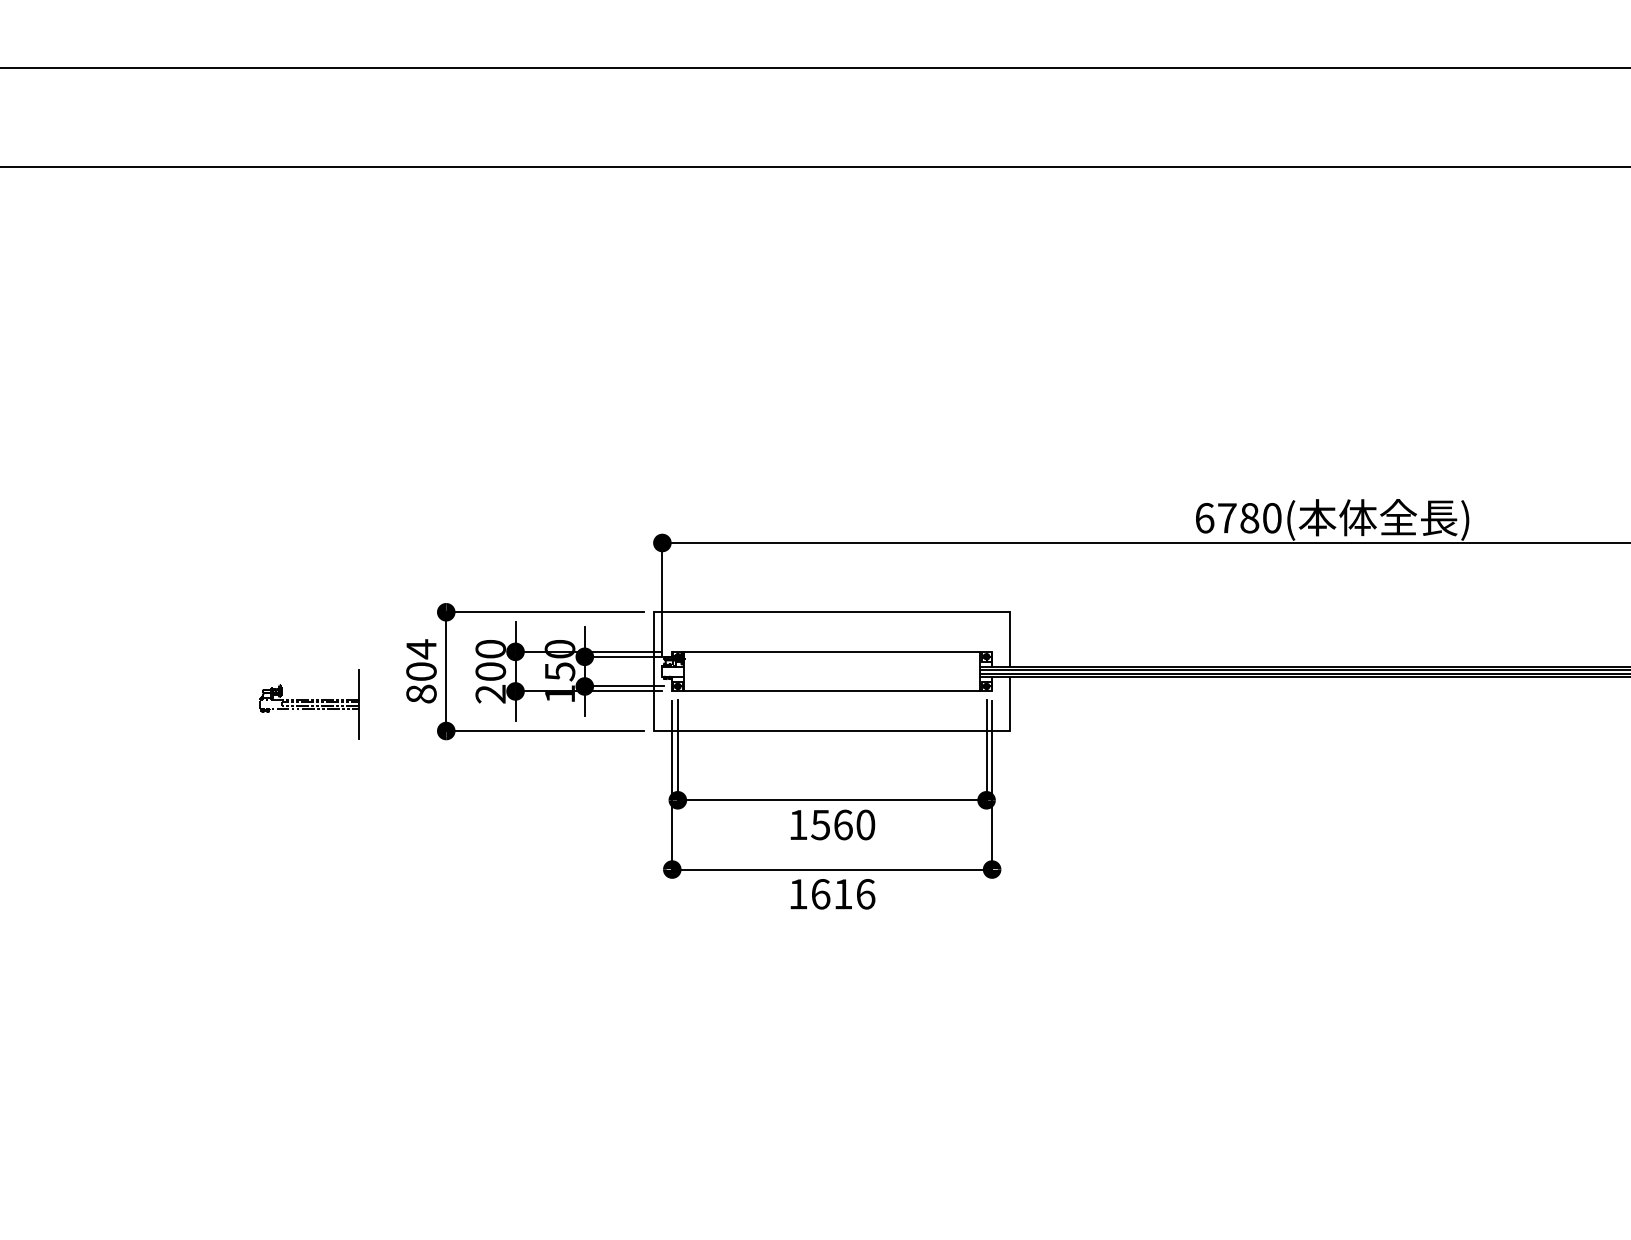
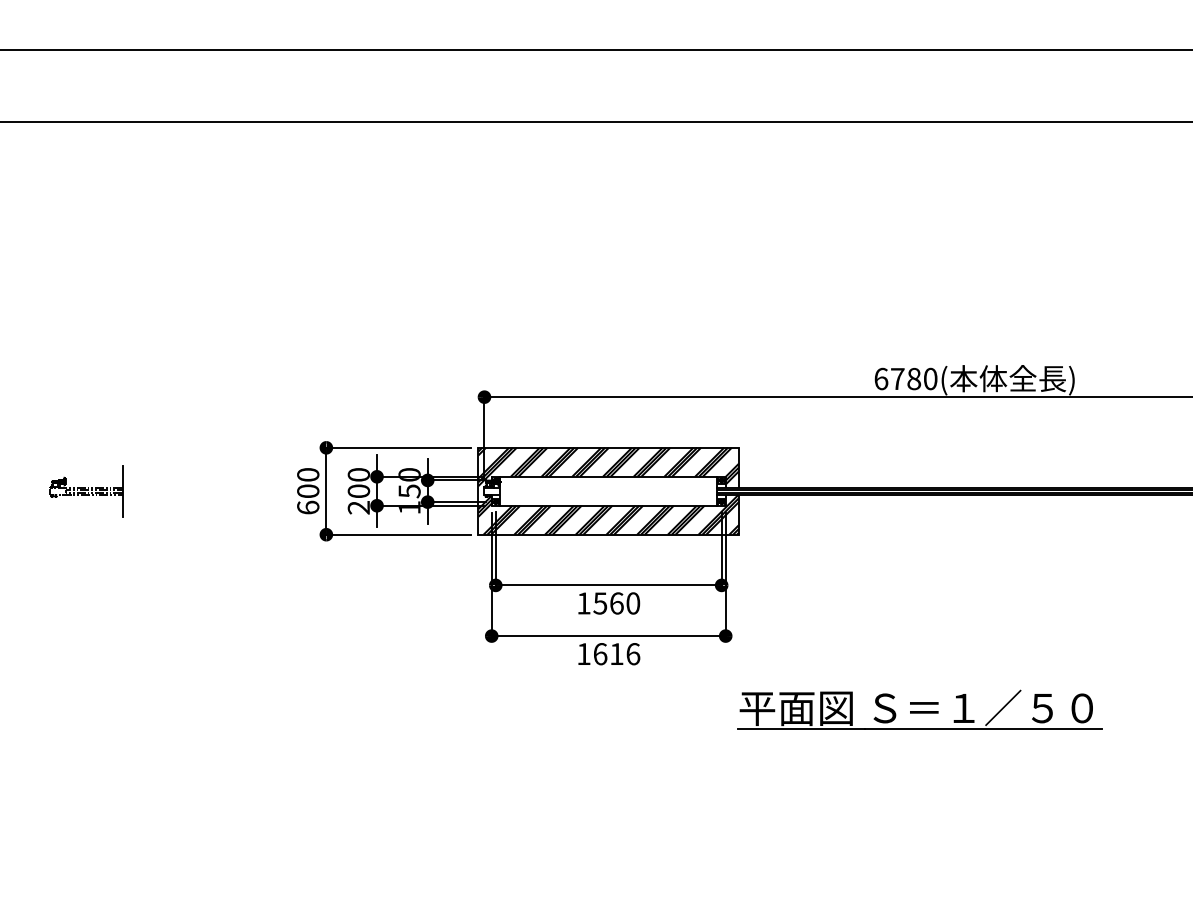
text: (421, 670) -> (308, 490), 804 -> 600
hatch: (831, 670) -> (608, 490), added
part: (309, 704) -> (86, 491), moved
part: (1257, 969) -> (919, 709), added

